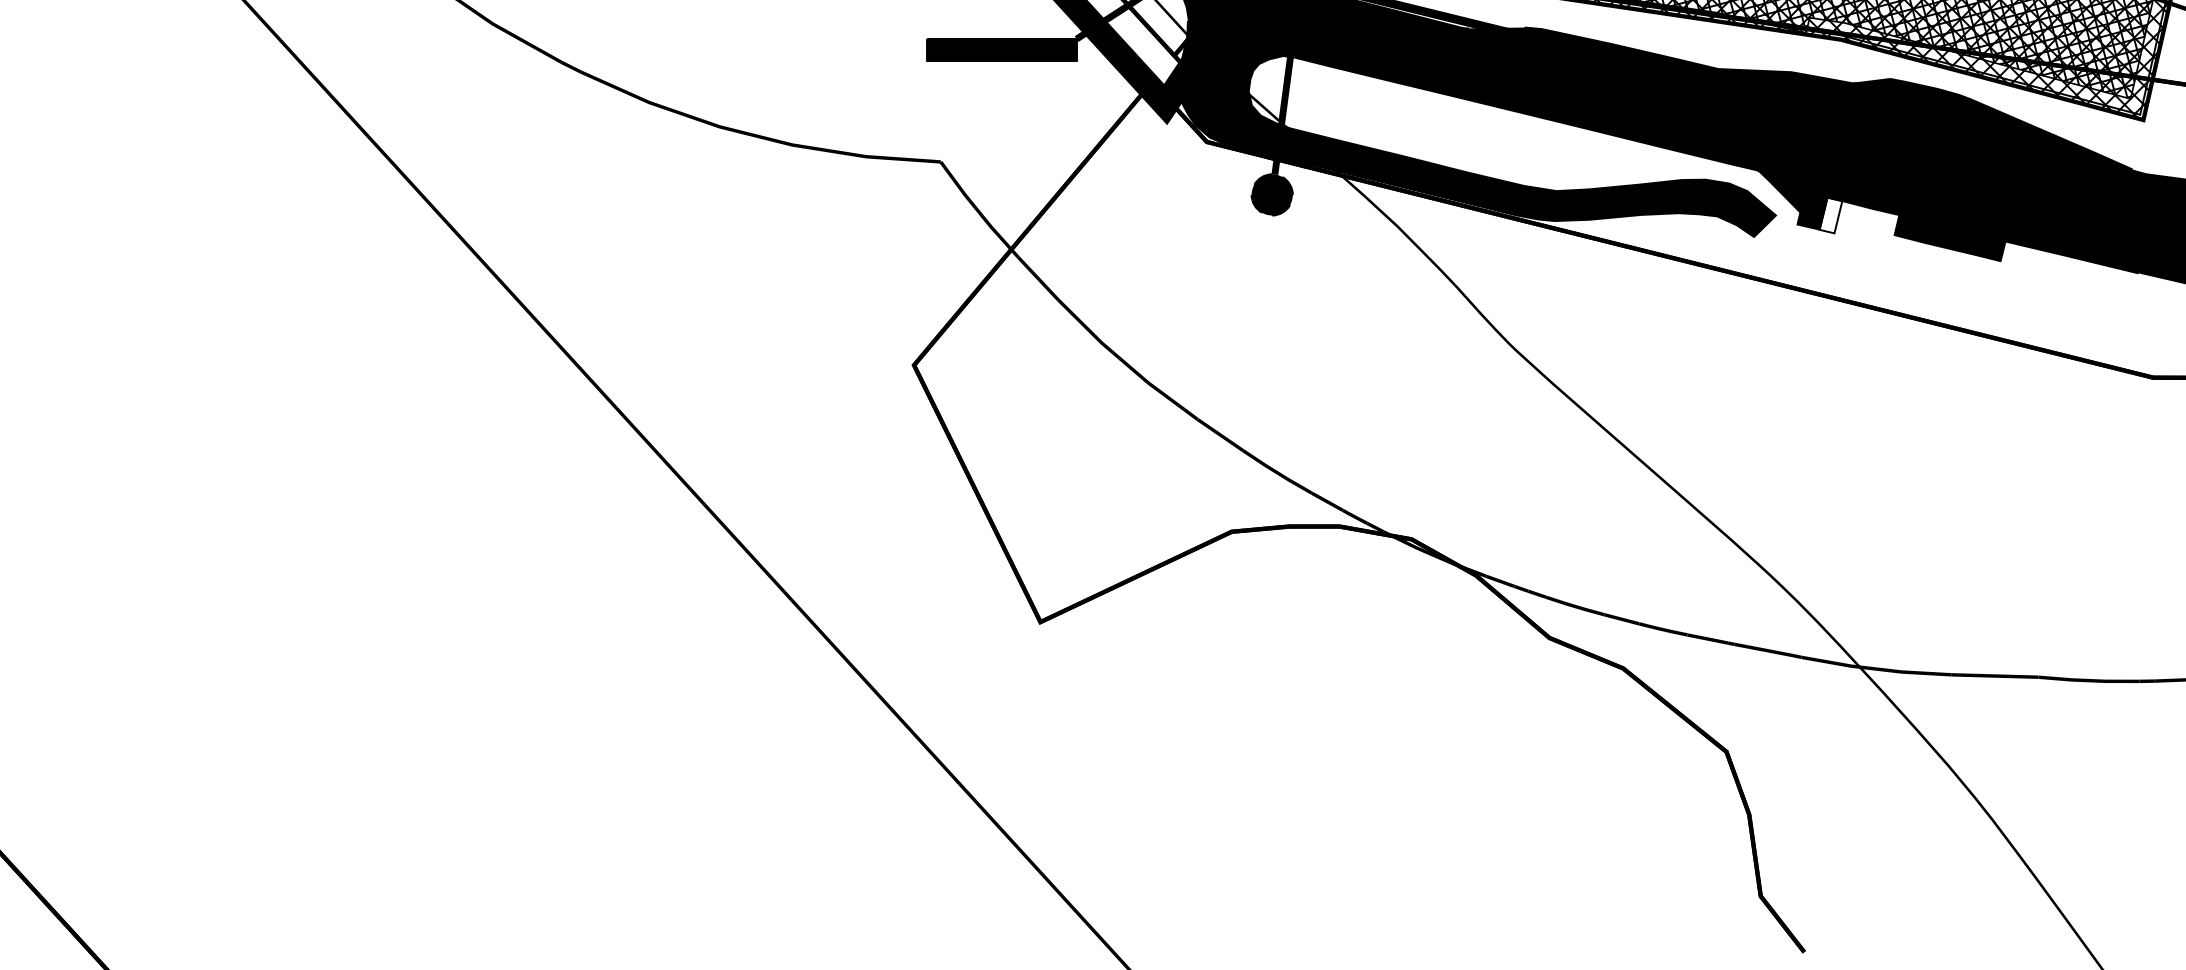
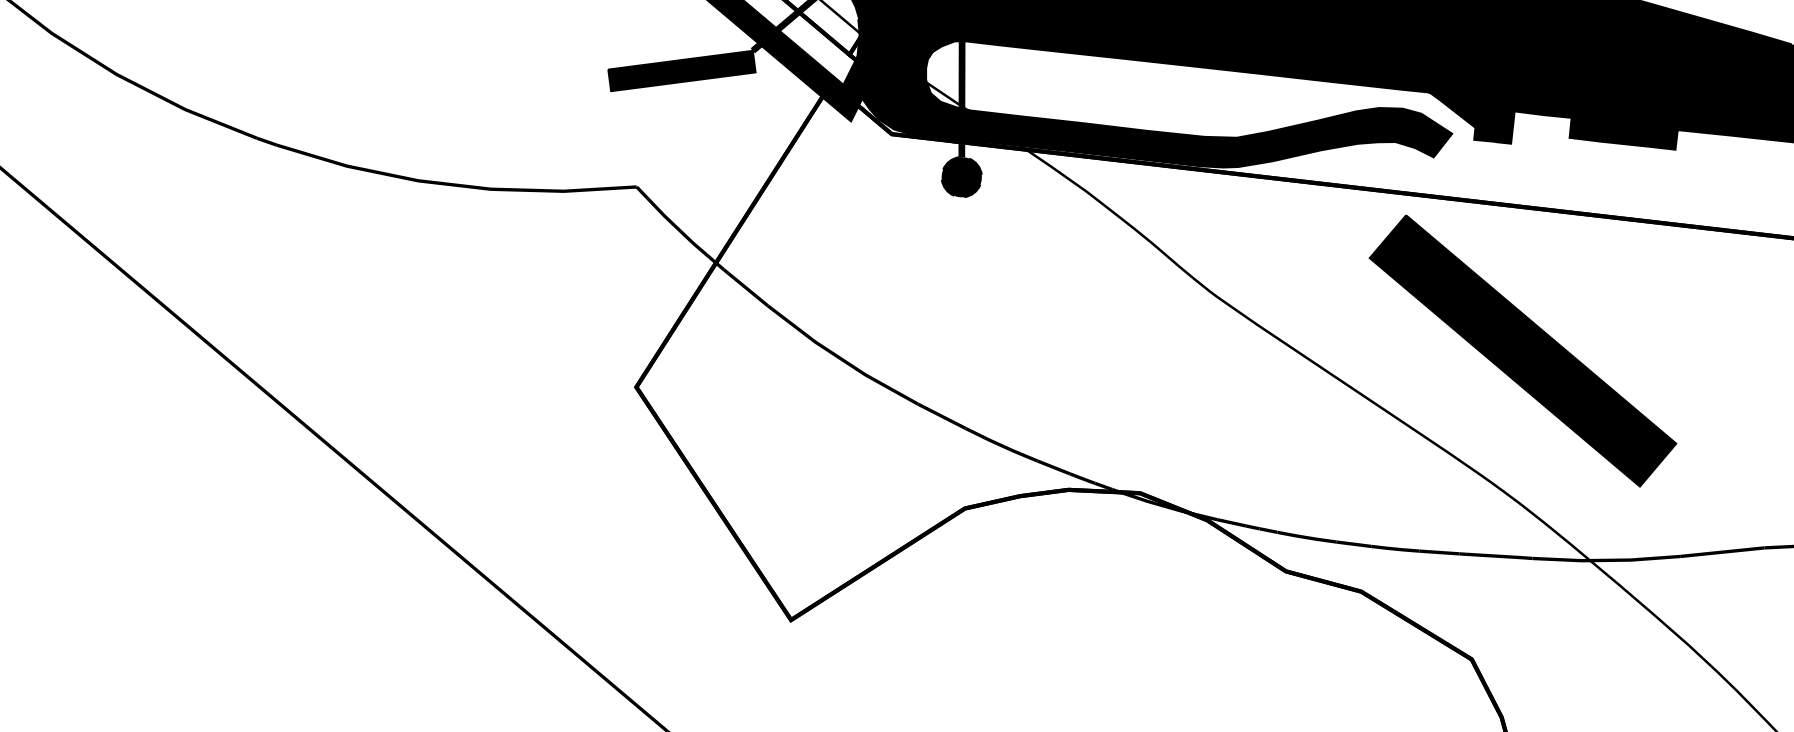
fill: (1830, 215) -> (1504, 126), added
part: (1818, 445) -> (1522, 351), added

